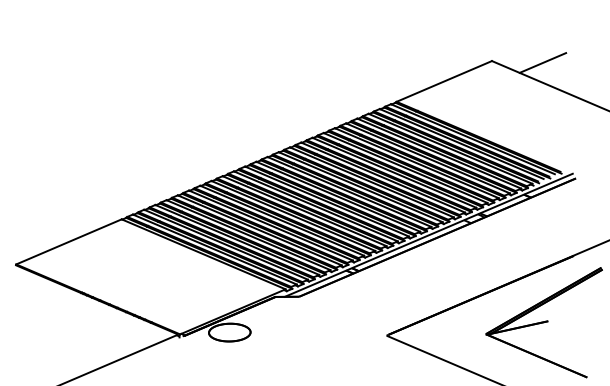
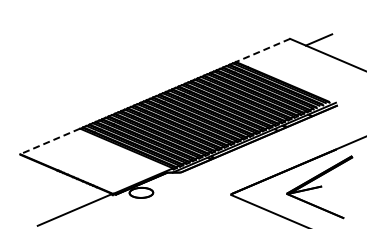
line: (443, 81) -> (262, 50), solid -> dashed
line: (69, 241) -> (50, 141), solid -> dashed

